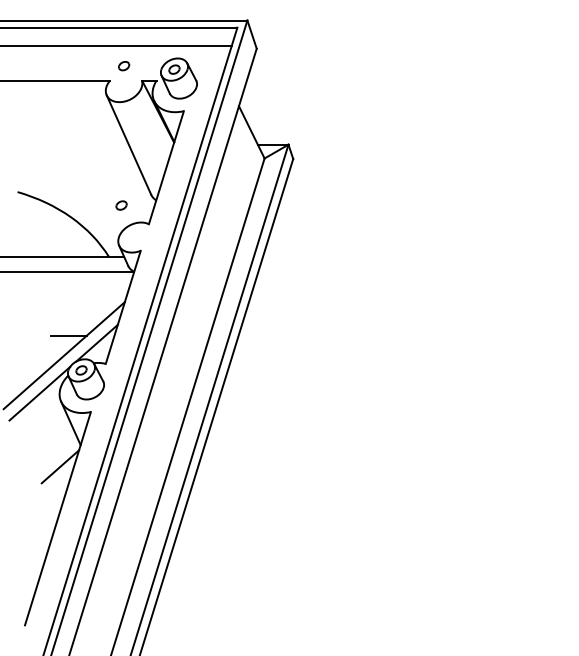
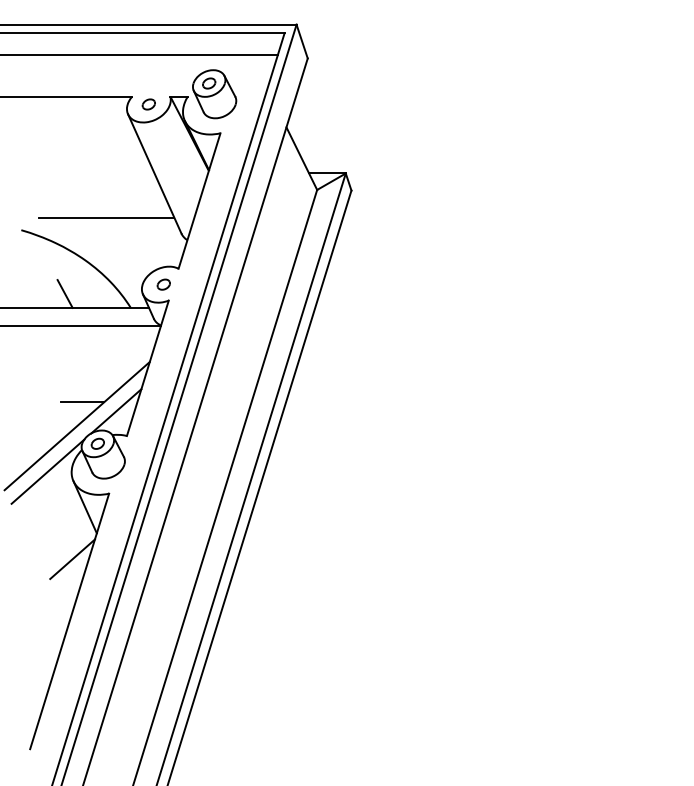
part: (124, 66) -> (149, 104), moved
line: (88, 181) -> (106, 217), added
part: (121, 205) -> (163, 284), moved
line: (53, 244) -> (64, 292), added

